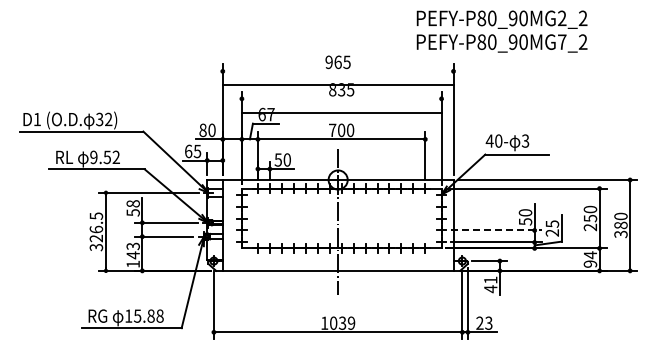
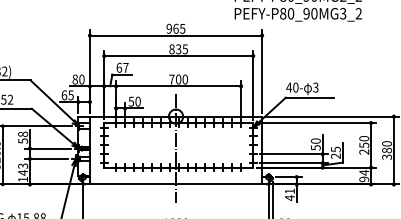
text: (562, 41) -> (343, 13), PEFY-P80_90MG7_2 -> PEFY-P80_90MG3_2
line: (337, 85) -> (175, 35), moved
line: (341, 112) -> (178, 55), moved
line: (496, 230) -> (294, 154), dashed -> solid

